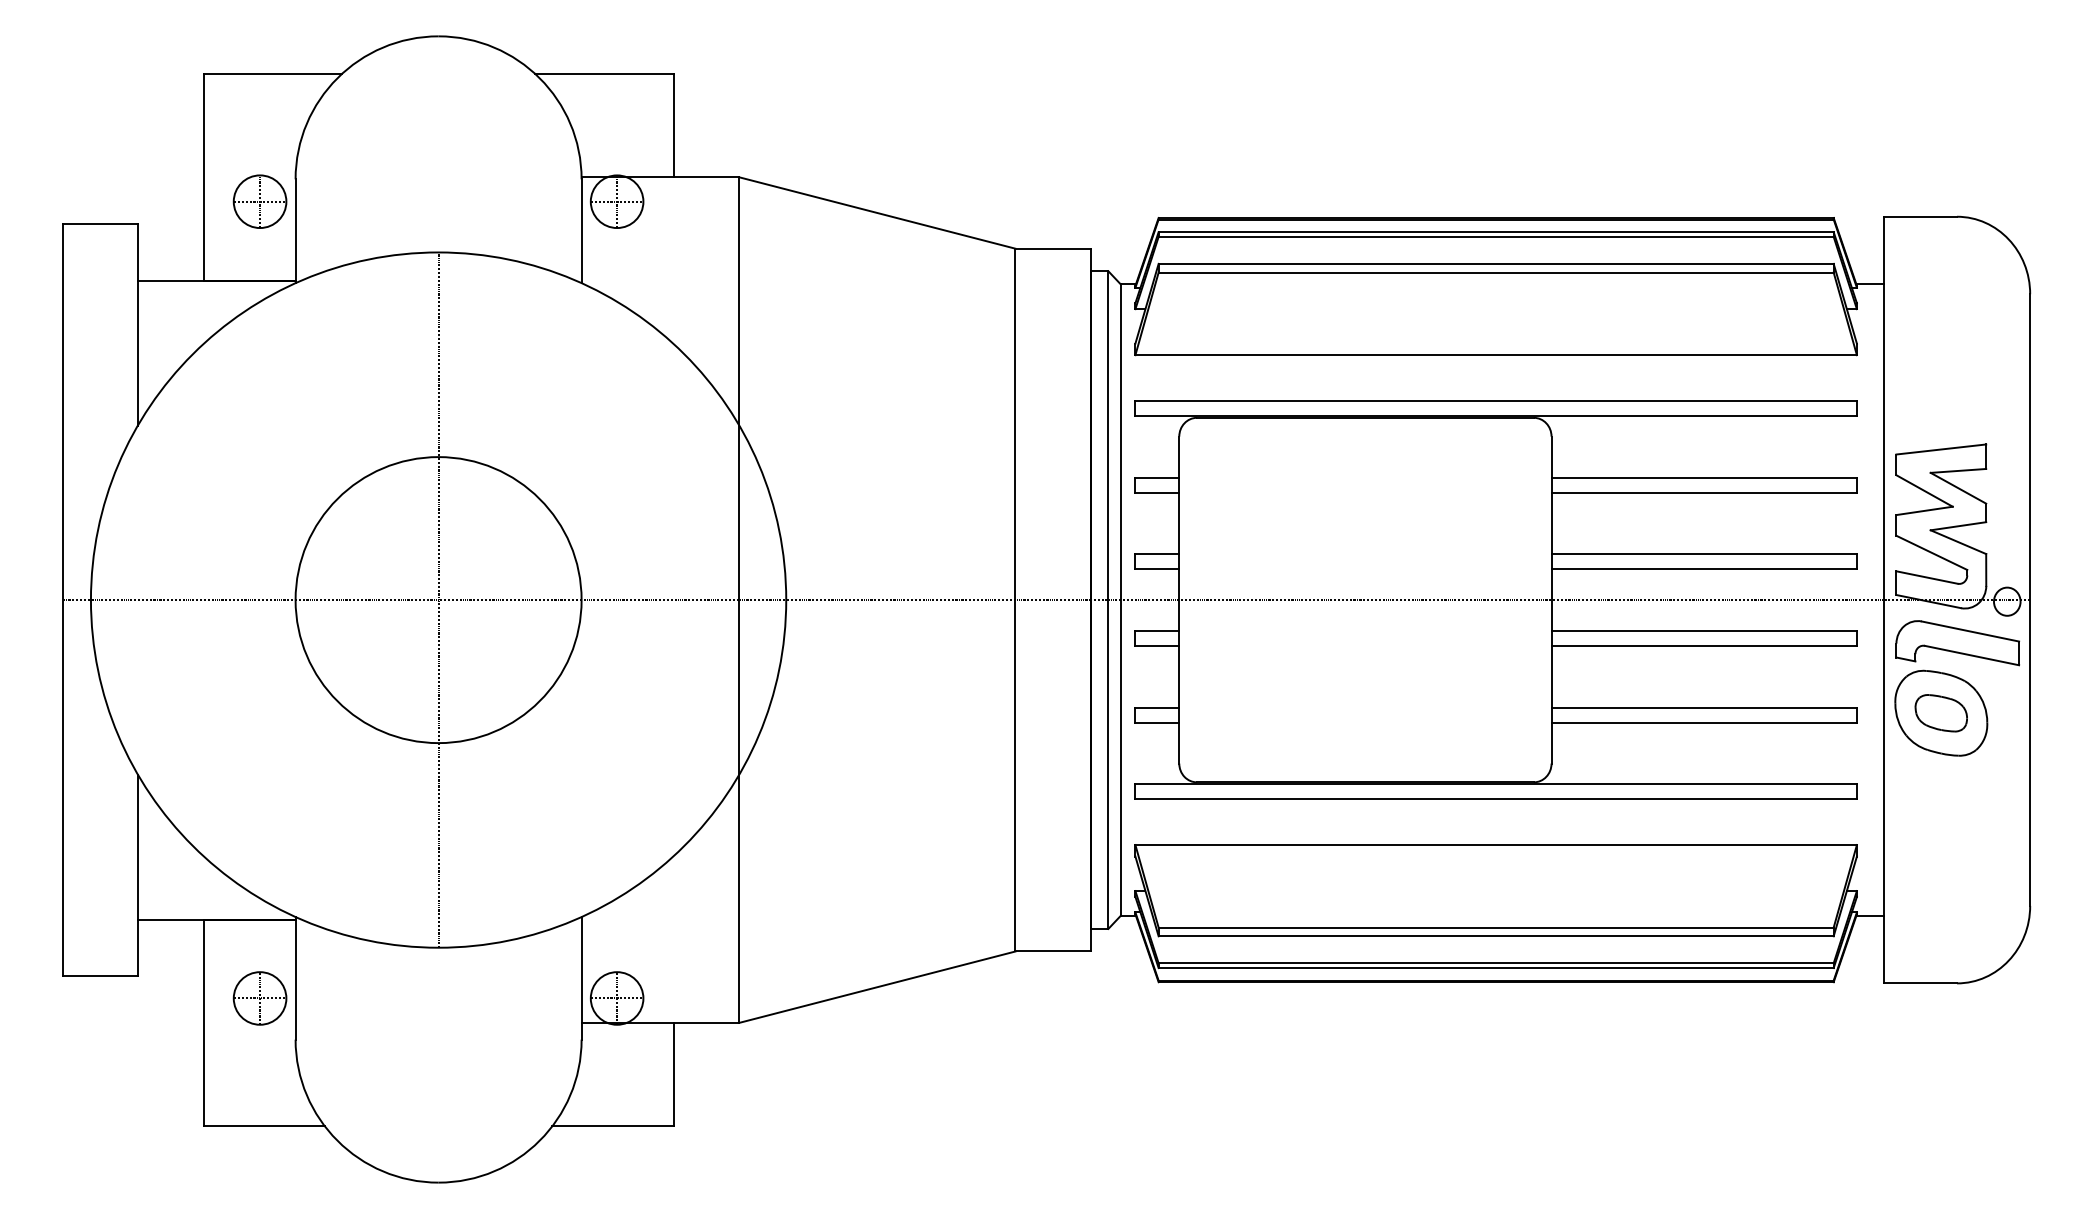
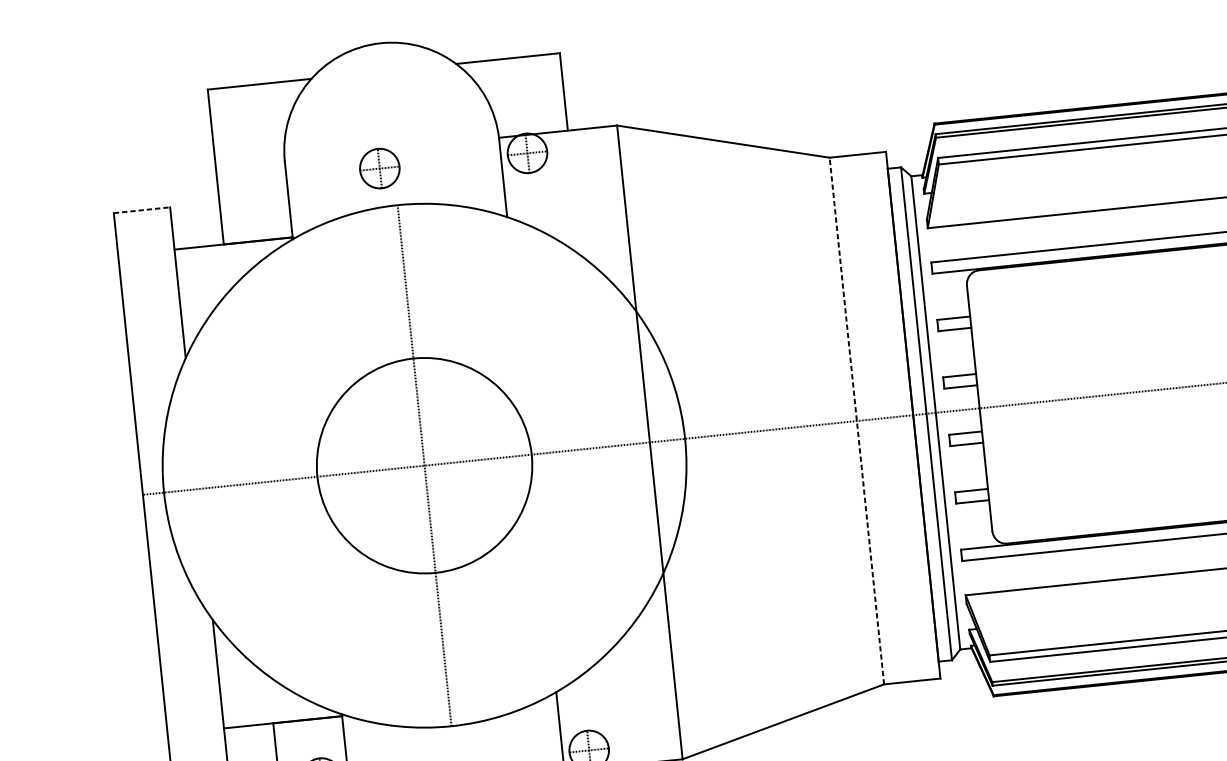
part: (259, 201) -> (379, 168), moved
line: (100, 224) -> (142, 210), solid -> dashed
line: (1015, 599) -> (856, 420), solid -> dashed

